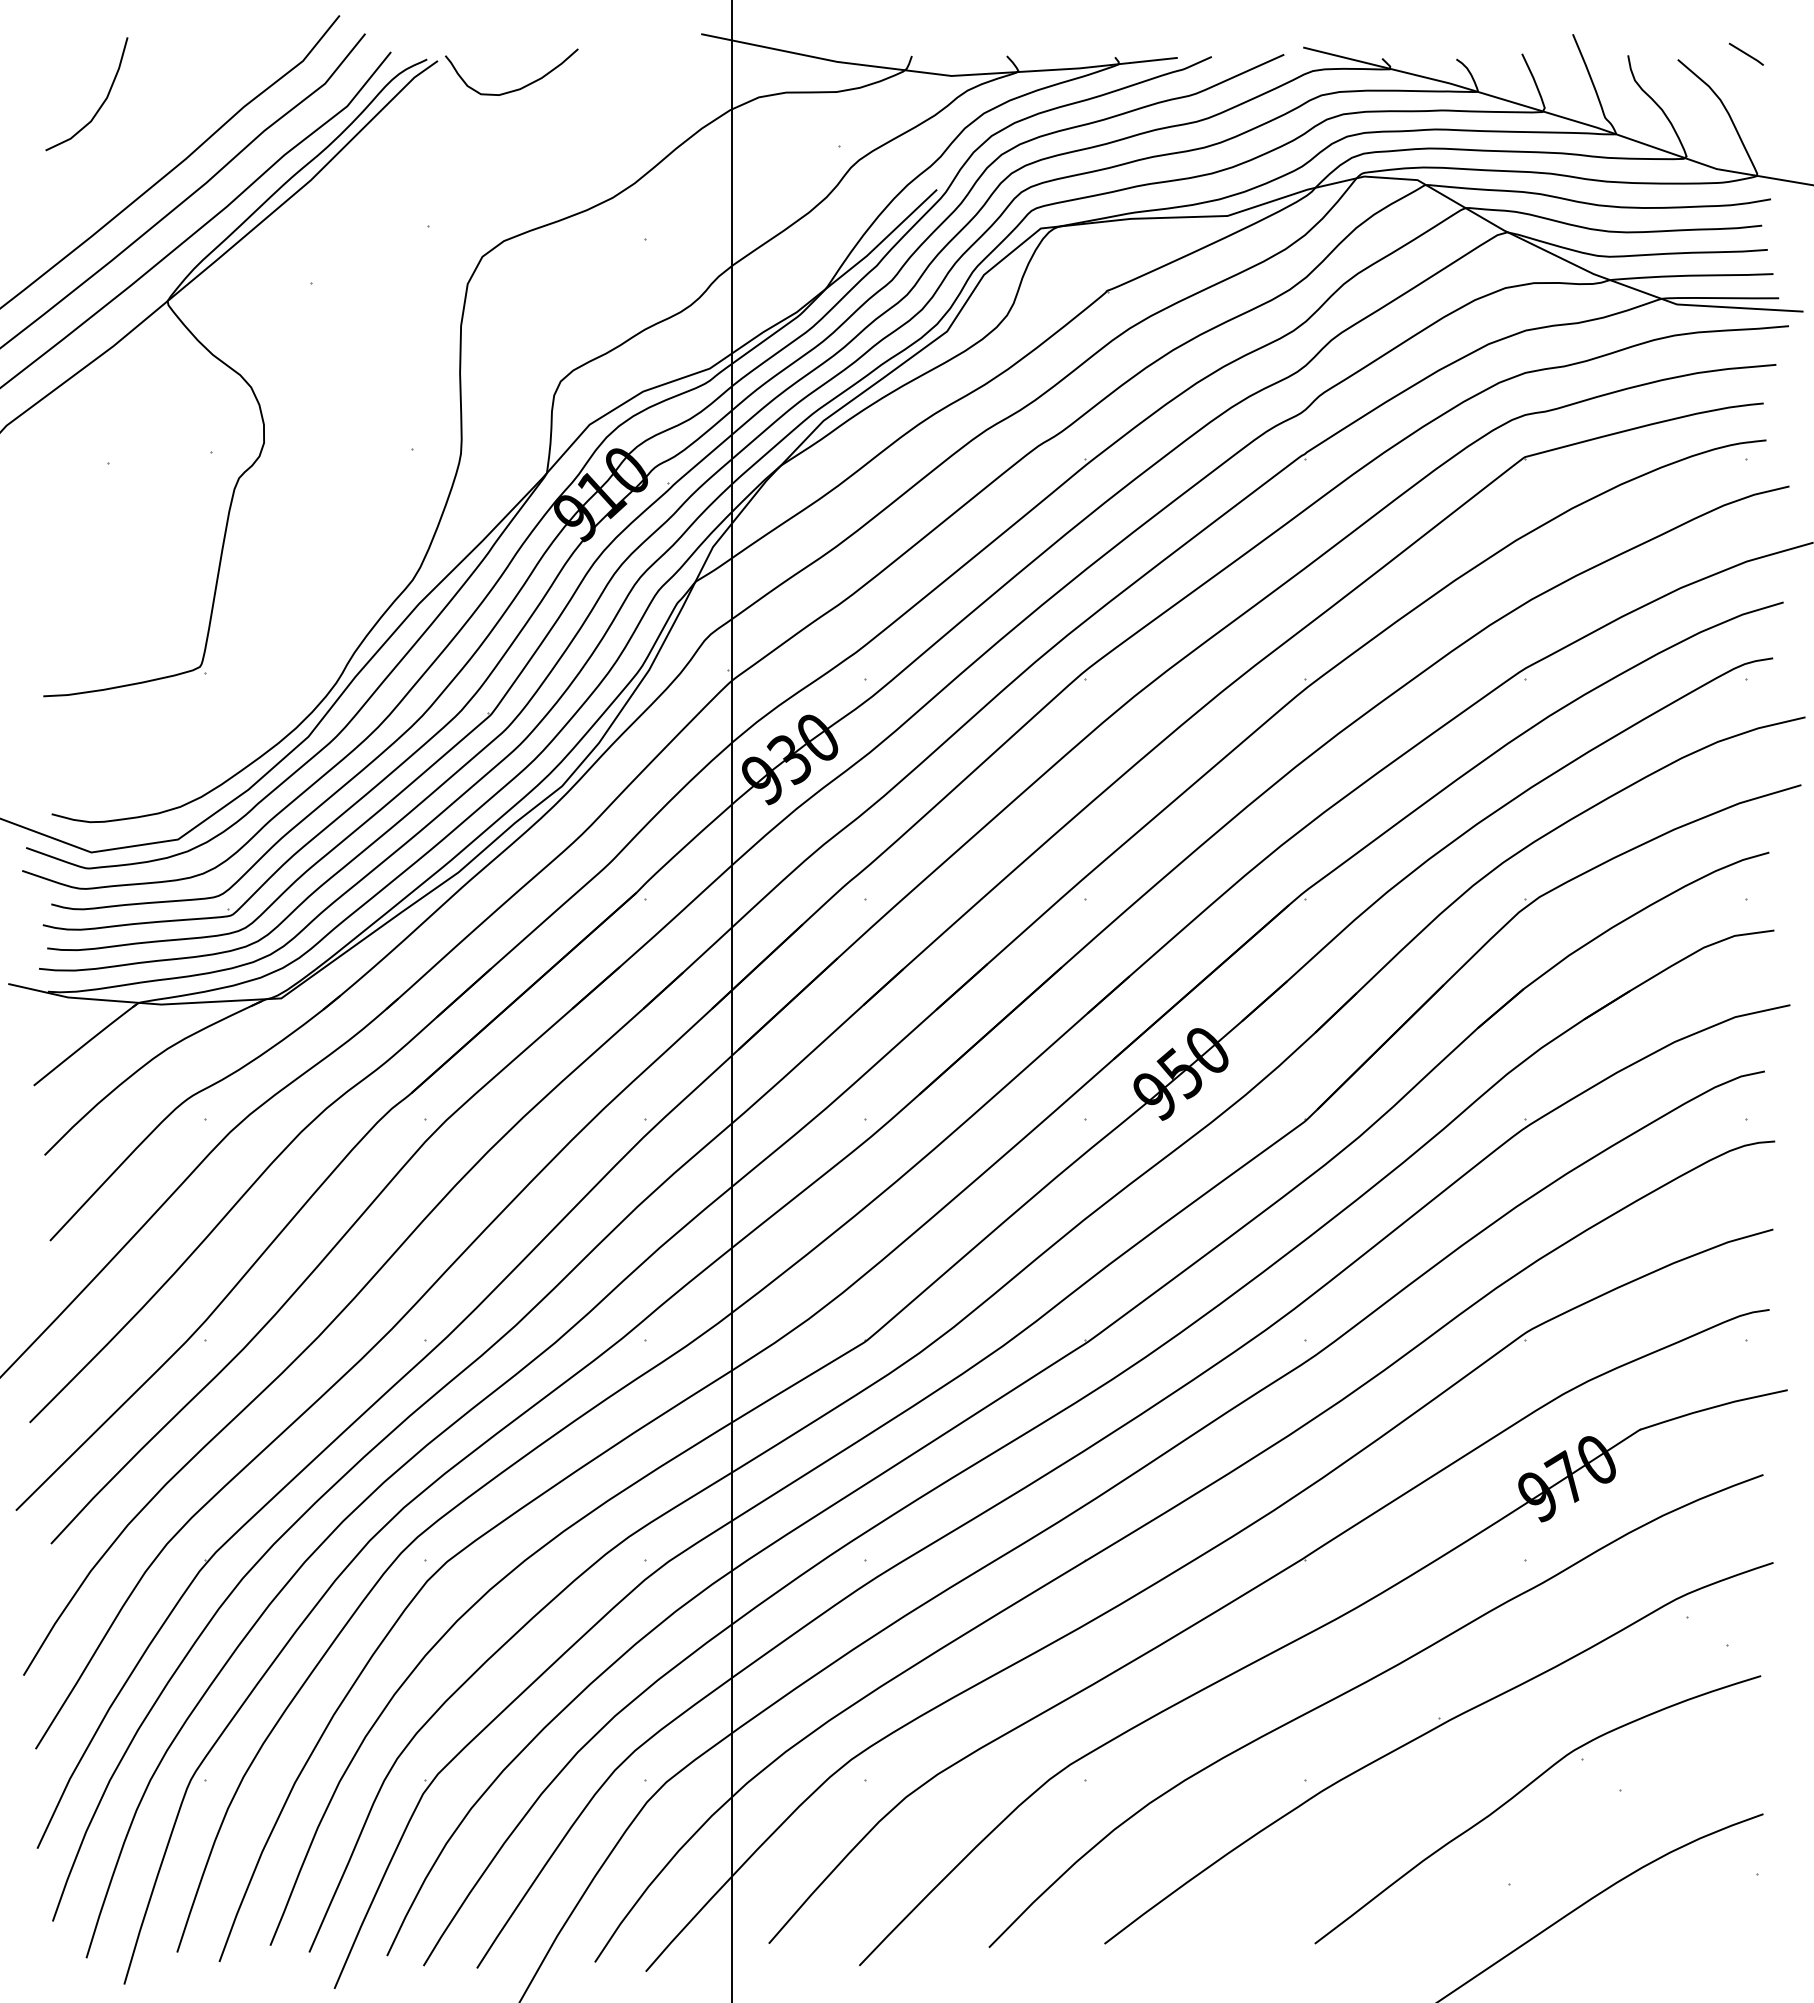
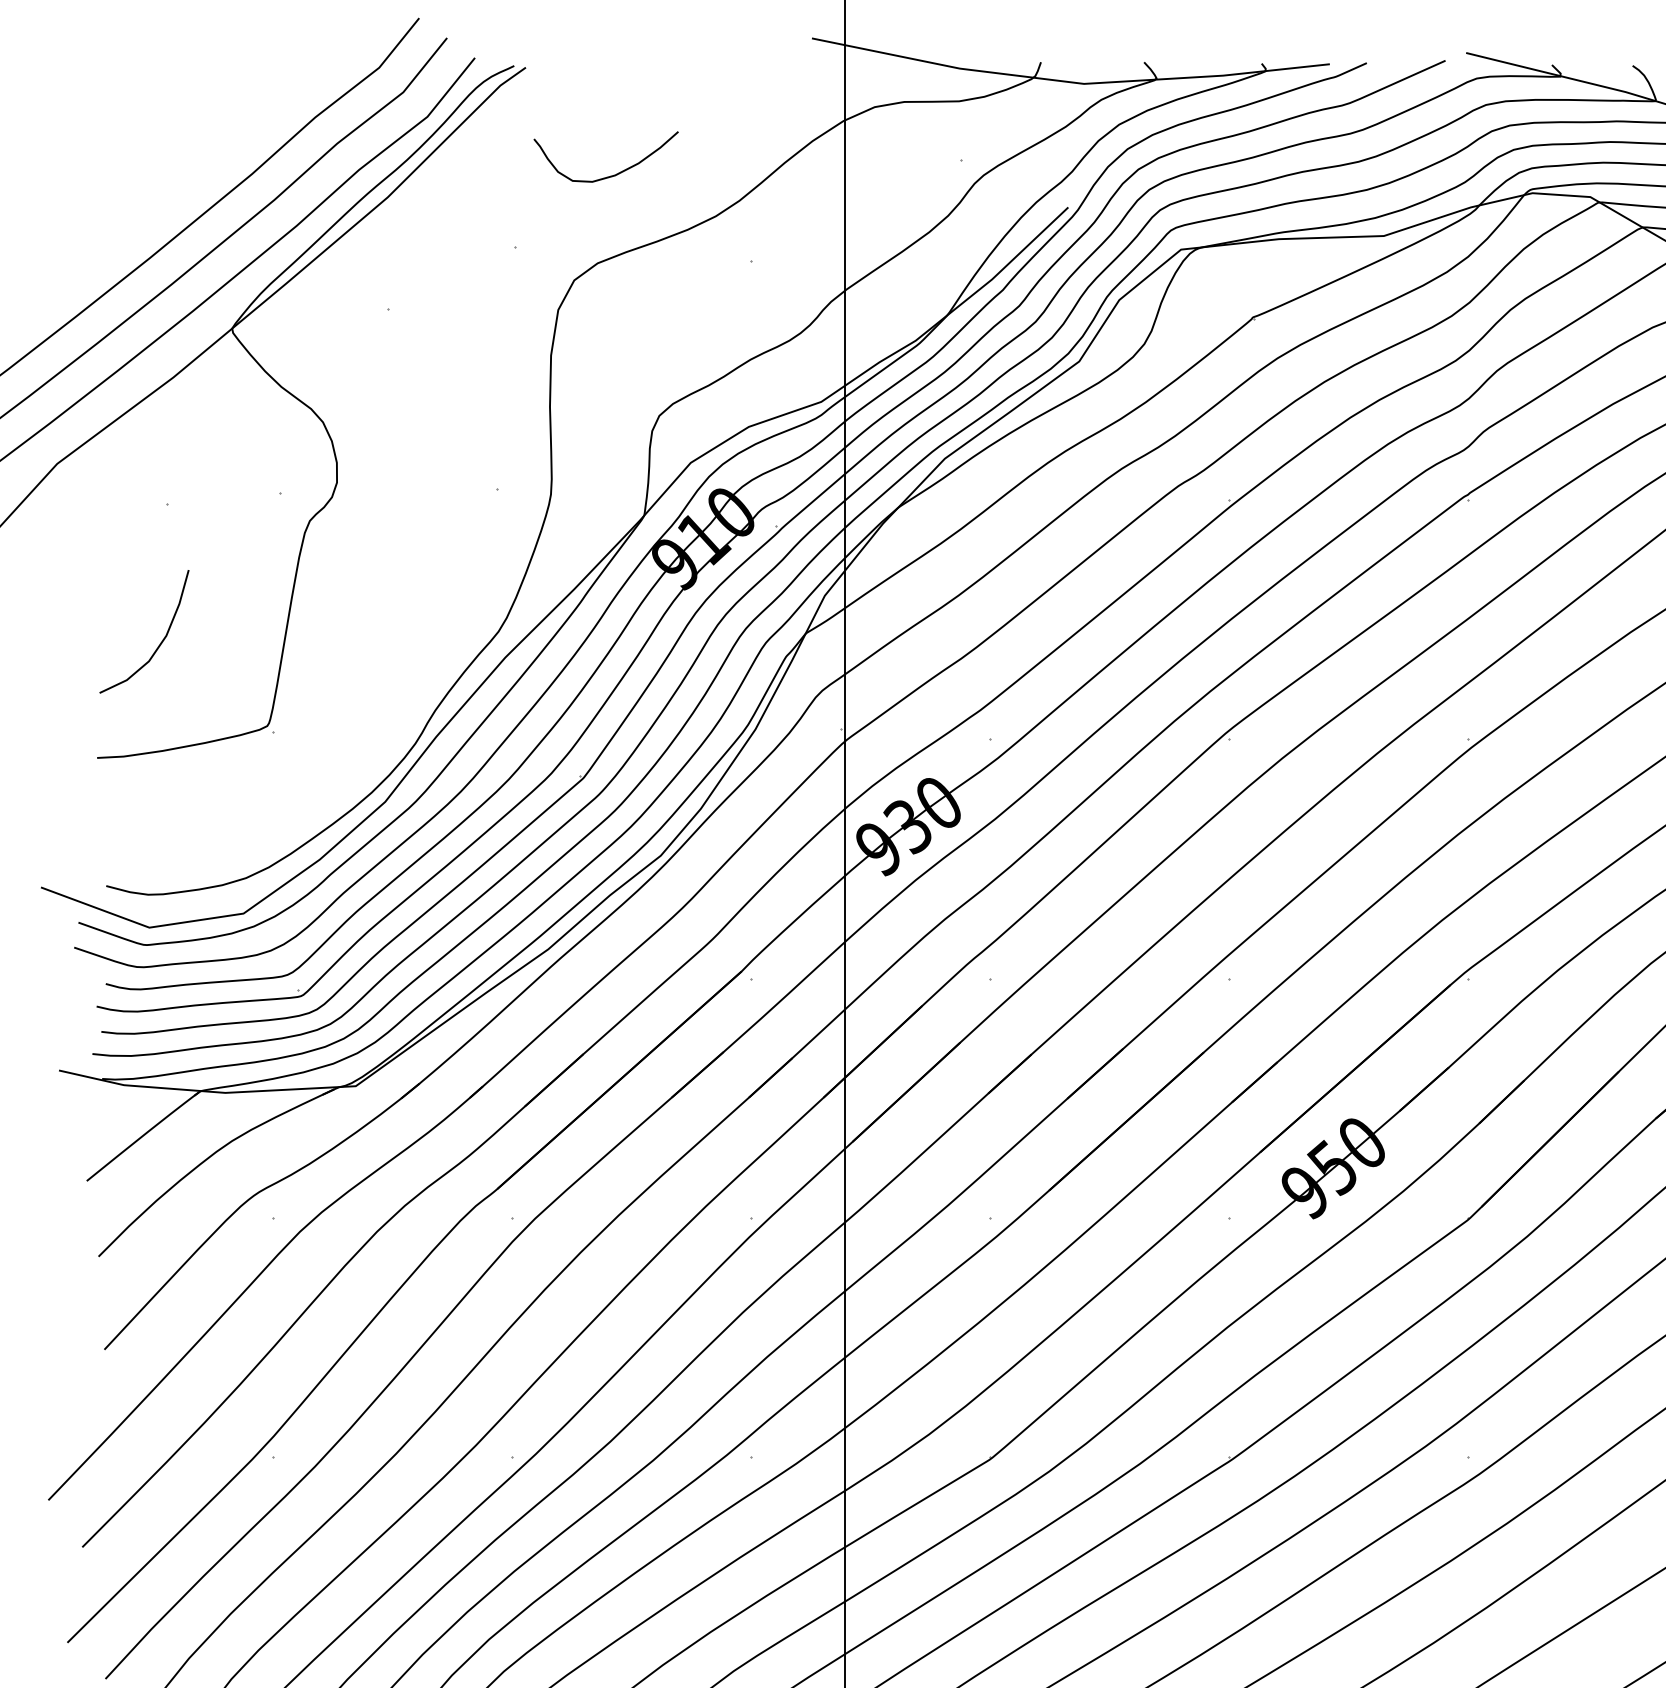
curve: (514, 89) -> (609, 175), moved
curve: (100, 105) -> (159, 644), moved

